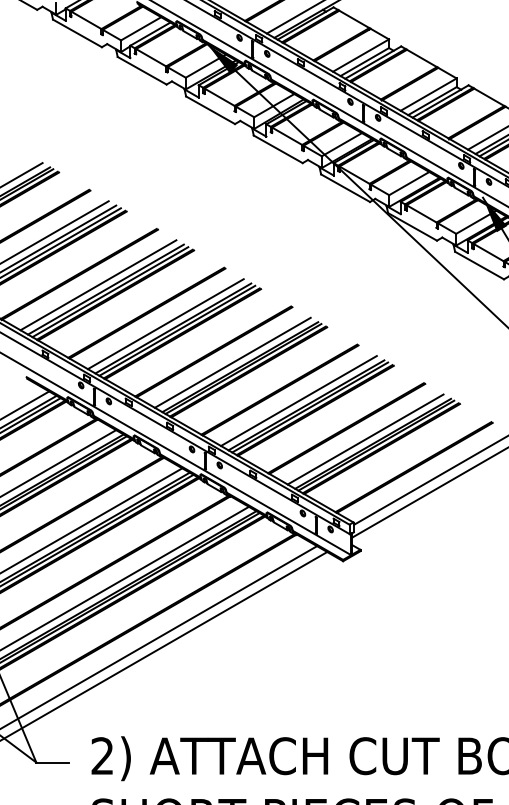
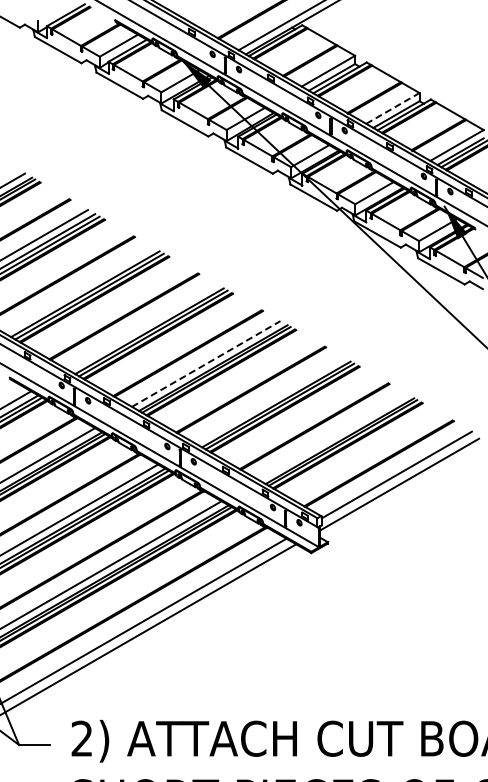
line: (428, 94) -> (392, 108), solid -> dashed
line: (97, 284) -> (77, 289), removed
line: (165, 324) -> (142, 327), removed
line: (233, 363) -> (206, 364), solid -> dashed
line: (299, 401) -> (269, 400), removed
line: (365, 438) -> (332, 436), removed

